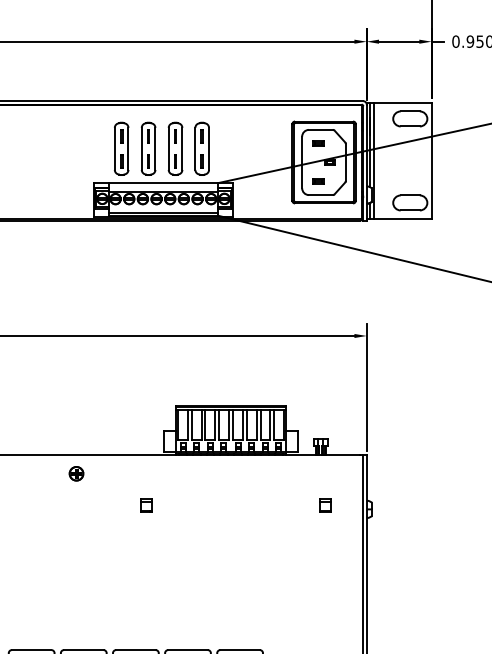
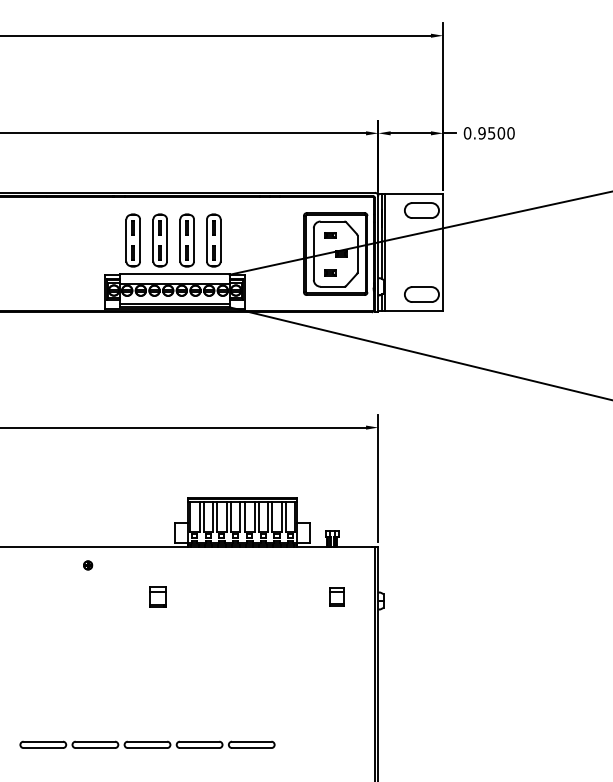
part: (75, 473) -> (87, 565), size x0.6
part: (145, 504) -> (157, 596), size x1.6
part: (324, 504) -> (336, 596), size x1.4

